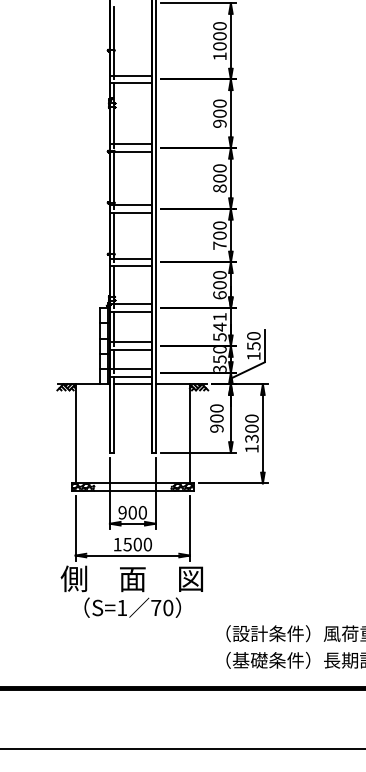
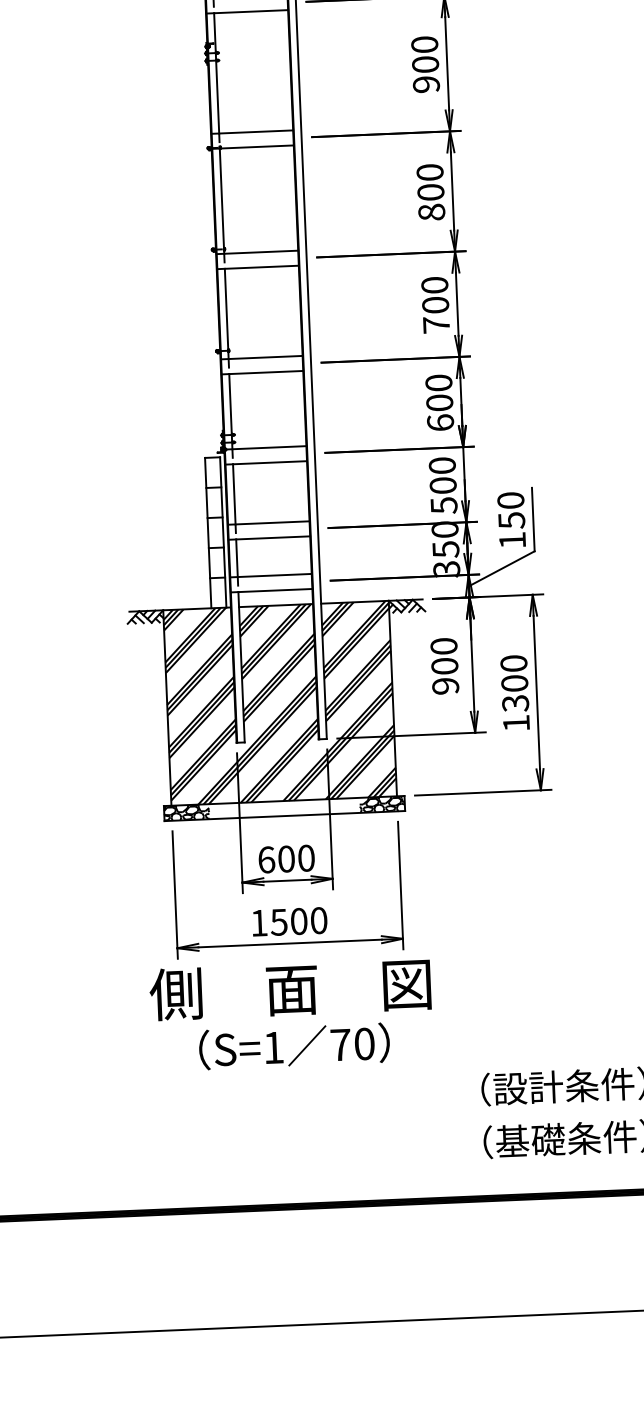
text: (219, 321) -> (441, 474), 541 -> 500
hatch: (132, 433) -> (279, 702), added
text: (122, 512) -> (266, 859), 900 -> 600

